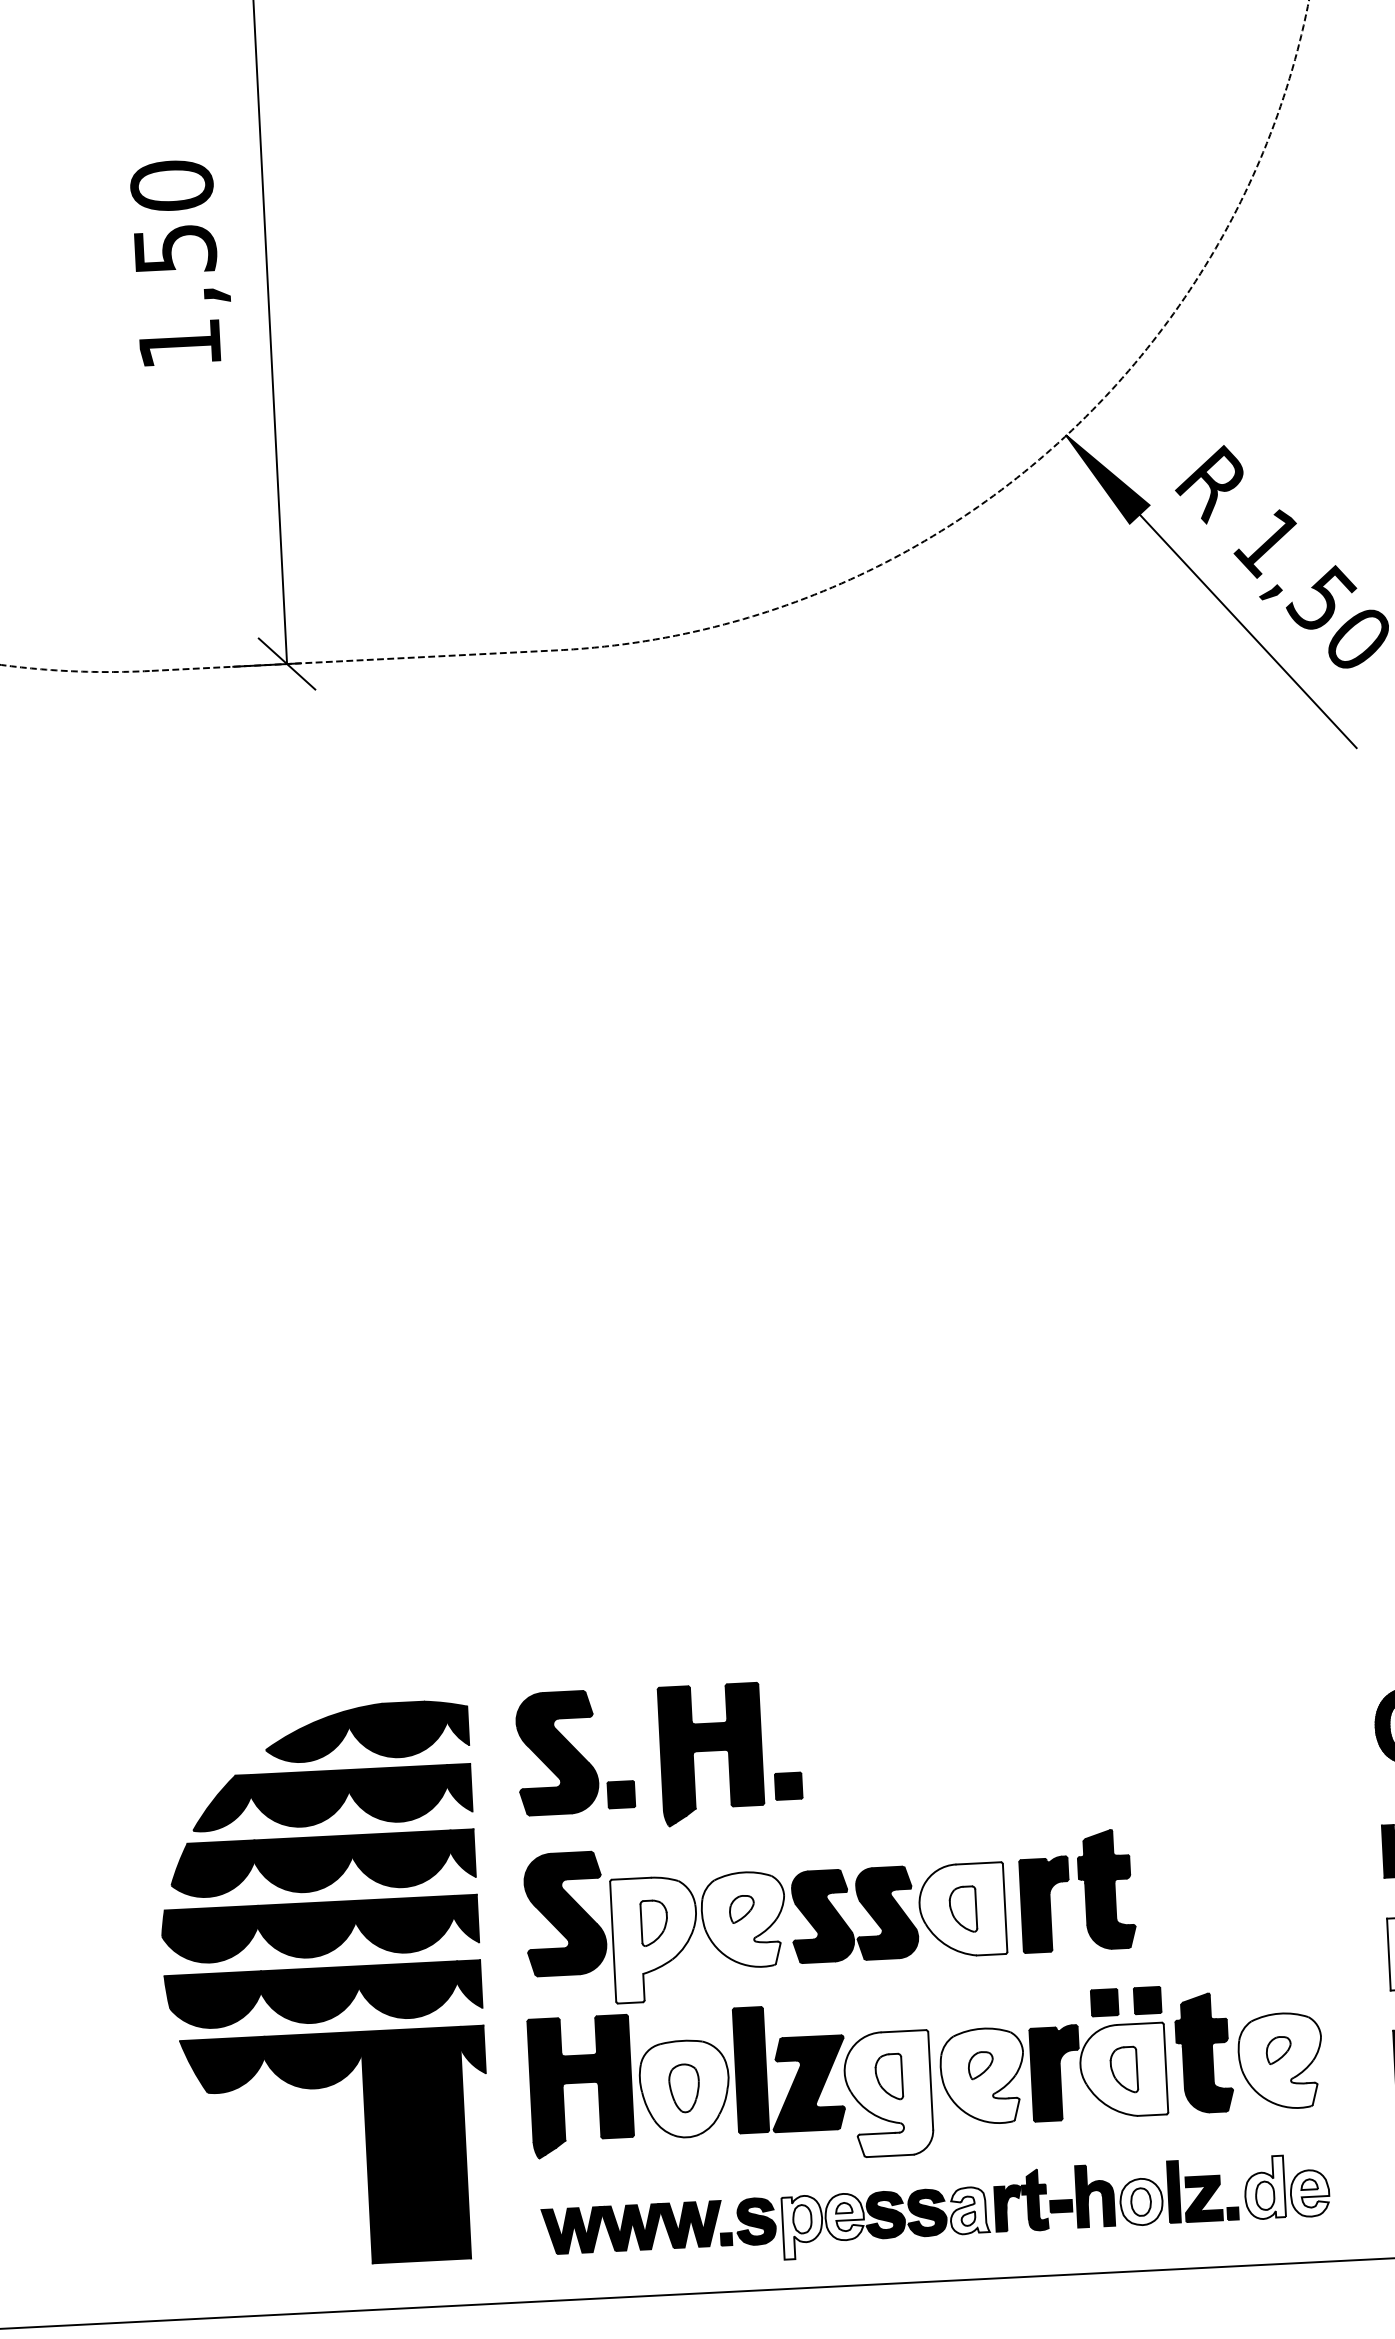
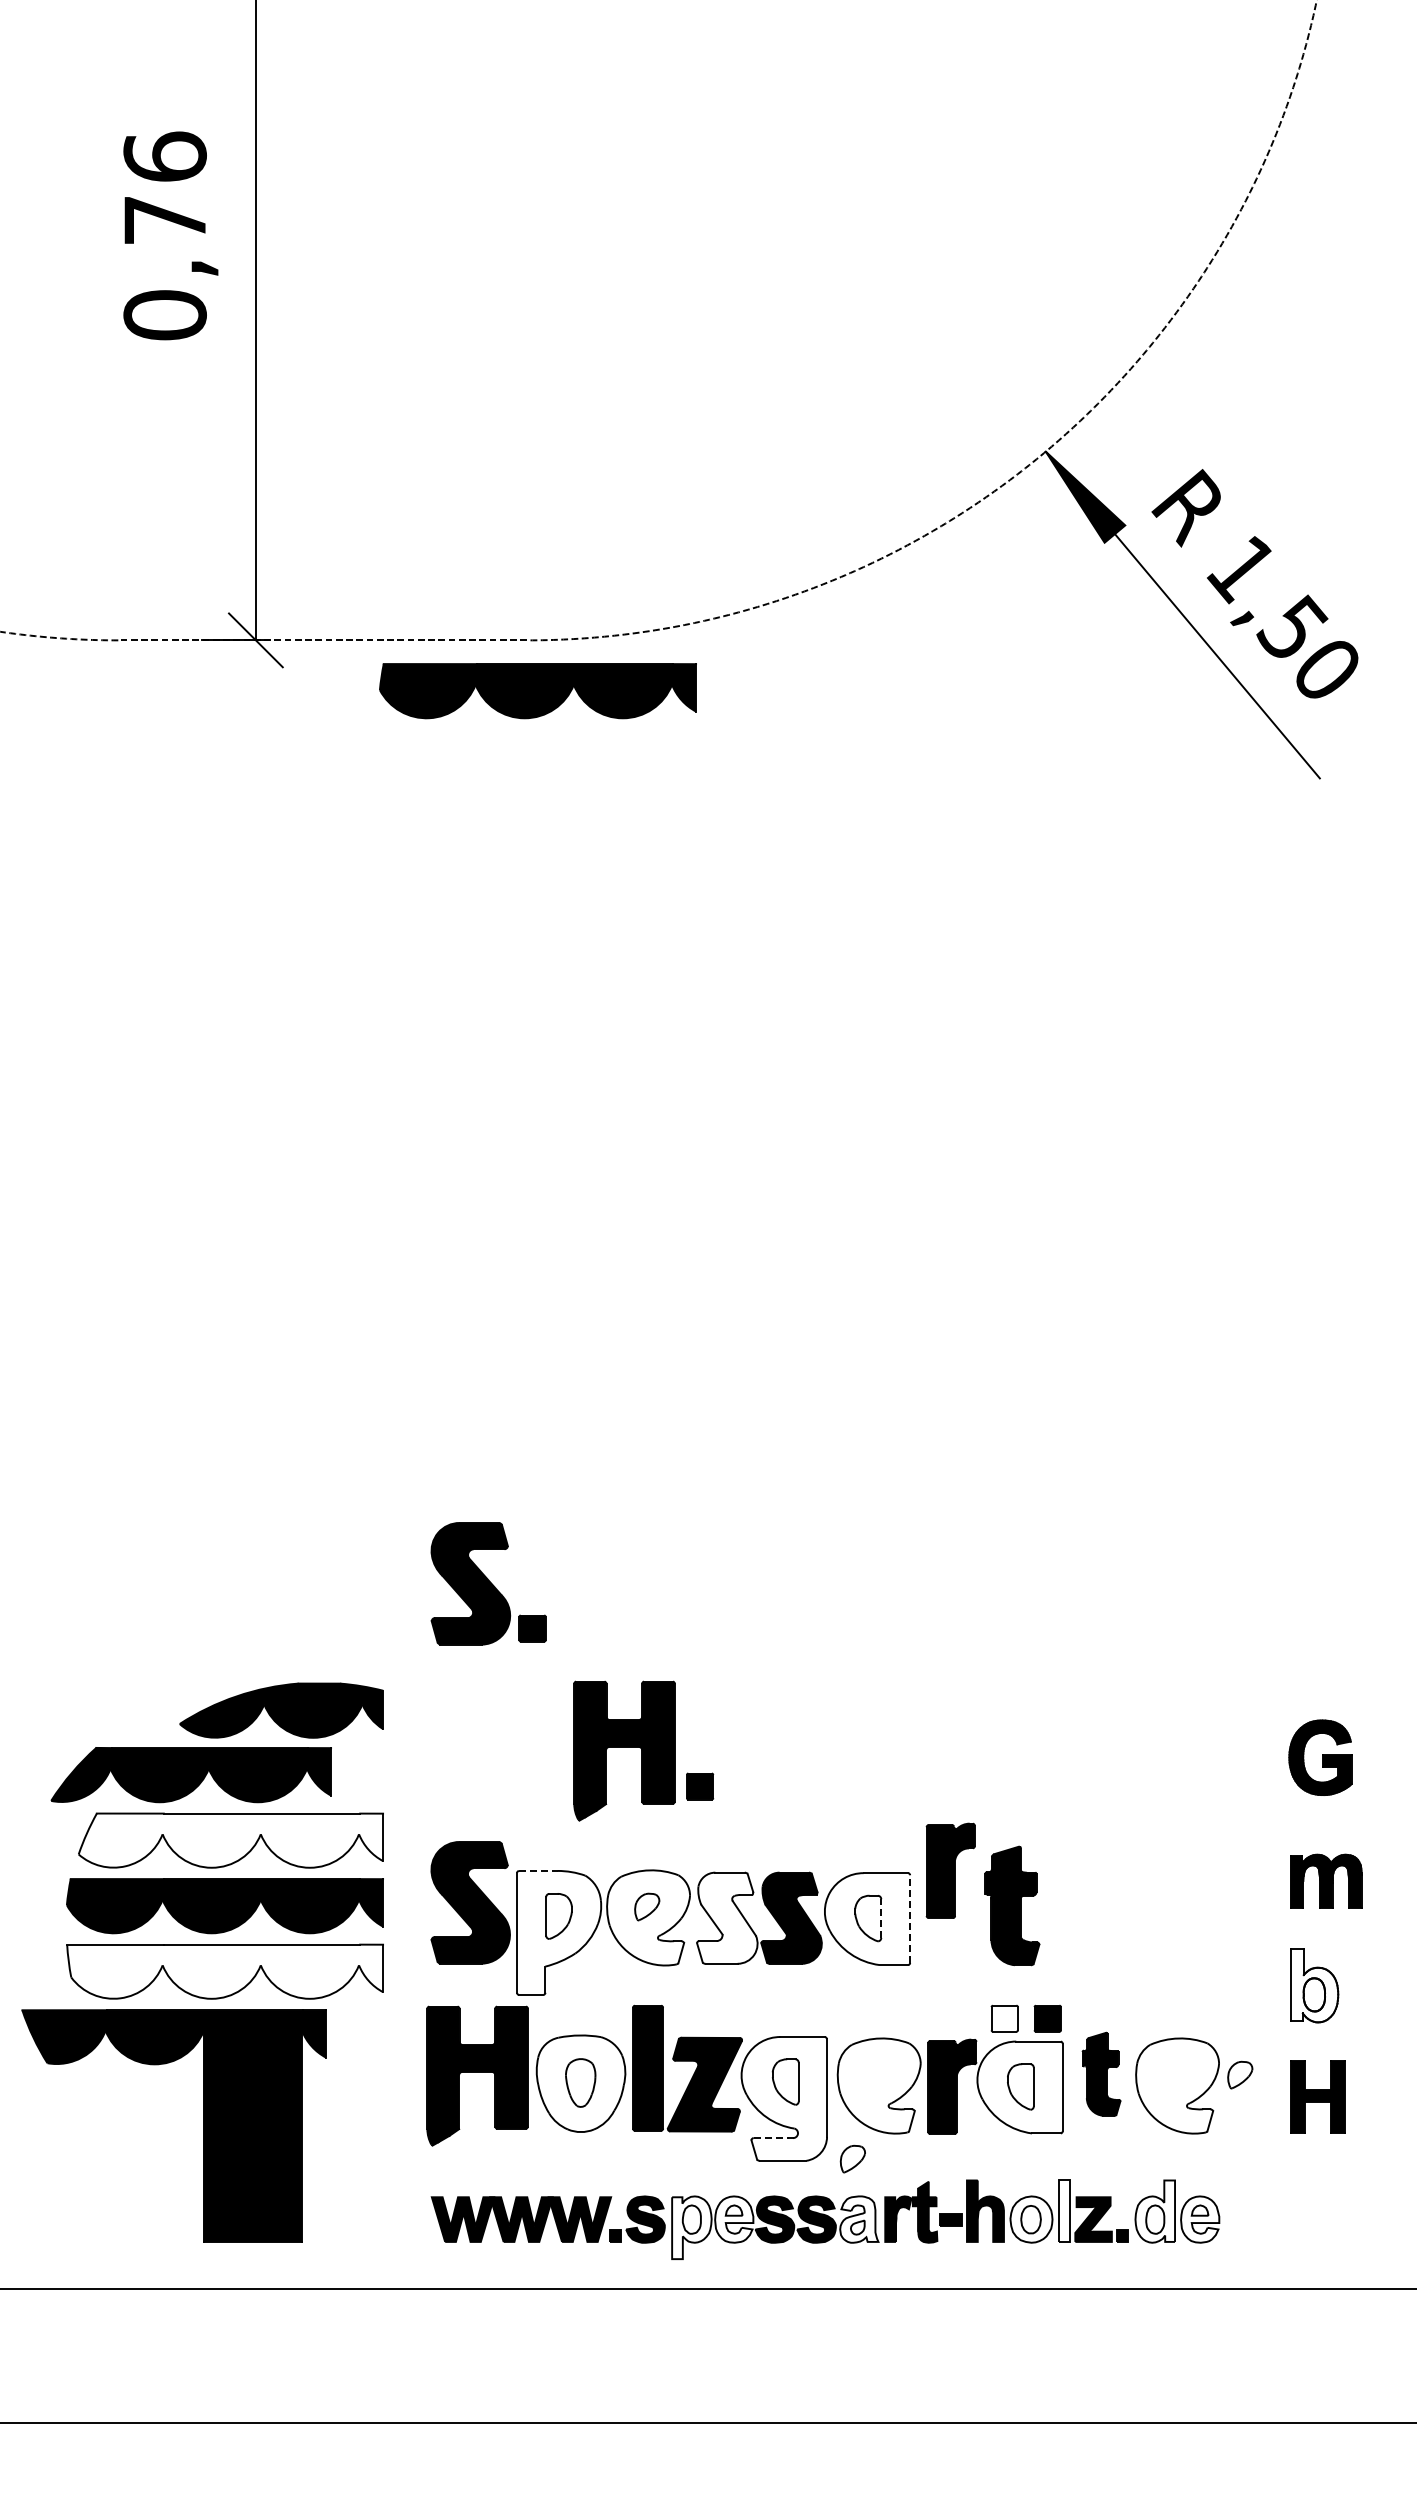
text: (175, 264) -> (164, 235), 1,50 -> 0,76
part: (570, 700) -> (537, 691), added
part: (575, 1751) -> (488, 1583), moved
part: (331, 1798) -> (190, 1775), moved
fill: (322, 1863) -> (230, 1840), removed
line: (631, 1878) -> (538, 1870), solid -> dashed
part: (1045, 1904) -> (950, 1870), moved
line: (976, 1908) -> (881, 1918), solid -> dashed
line: (1005, 1908) -> (910, 1919), solid -> dashed
fill: (822, 1915) -> (727, 1917), removed
fill: (324, 1995) -> (225, 1971), removed
fill: (1104, 2002) -> (1004, 2018), removed
part: (1279, 2049) -> (1240, 2074), moved
part: (1204, 2053) -> (1101, 2074), size x0.7
part: (980, 2064) -> (852, 2158), moved
line: (877, 2134) -> (771, 2138), solid -> dashed
part: (366, 2147) -> (203, 2125), moved
fill: (1173, 2191) -> (1063, 2210), removed

